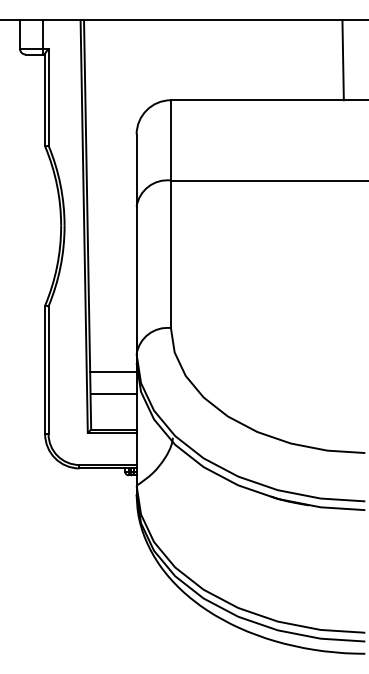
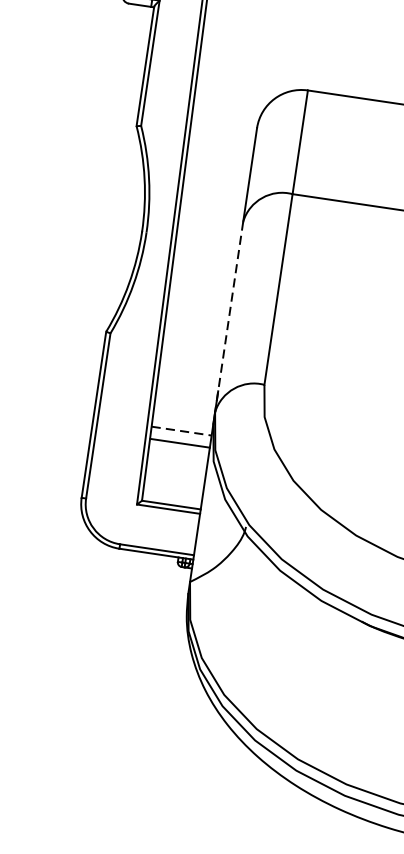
line: (136, 280) -> (229, 316), solid -> dashed
line: (113, 372) -> (181, 431), solid -> dashed
line: (113, 393) -> (180, 442), moved

